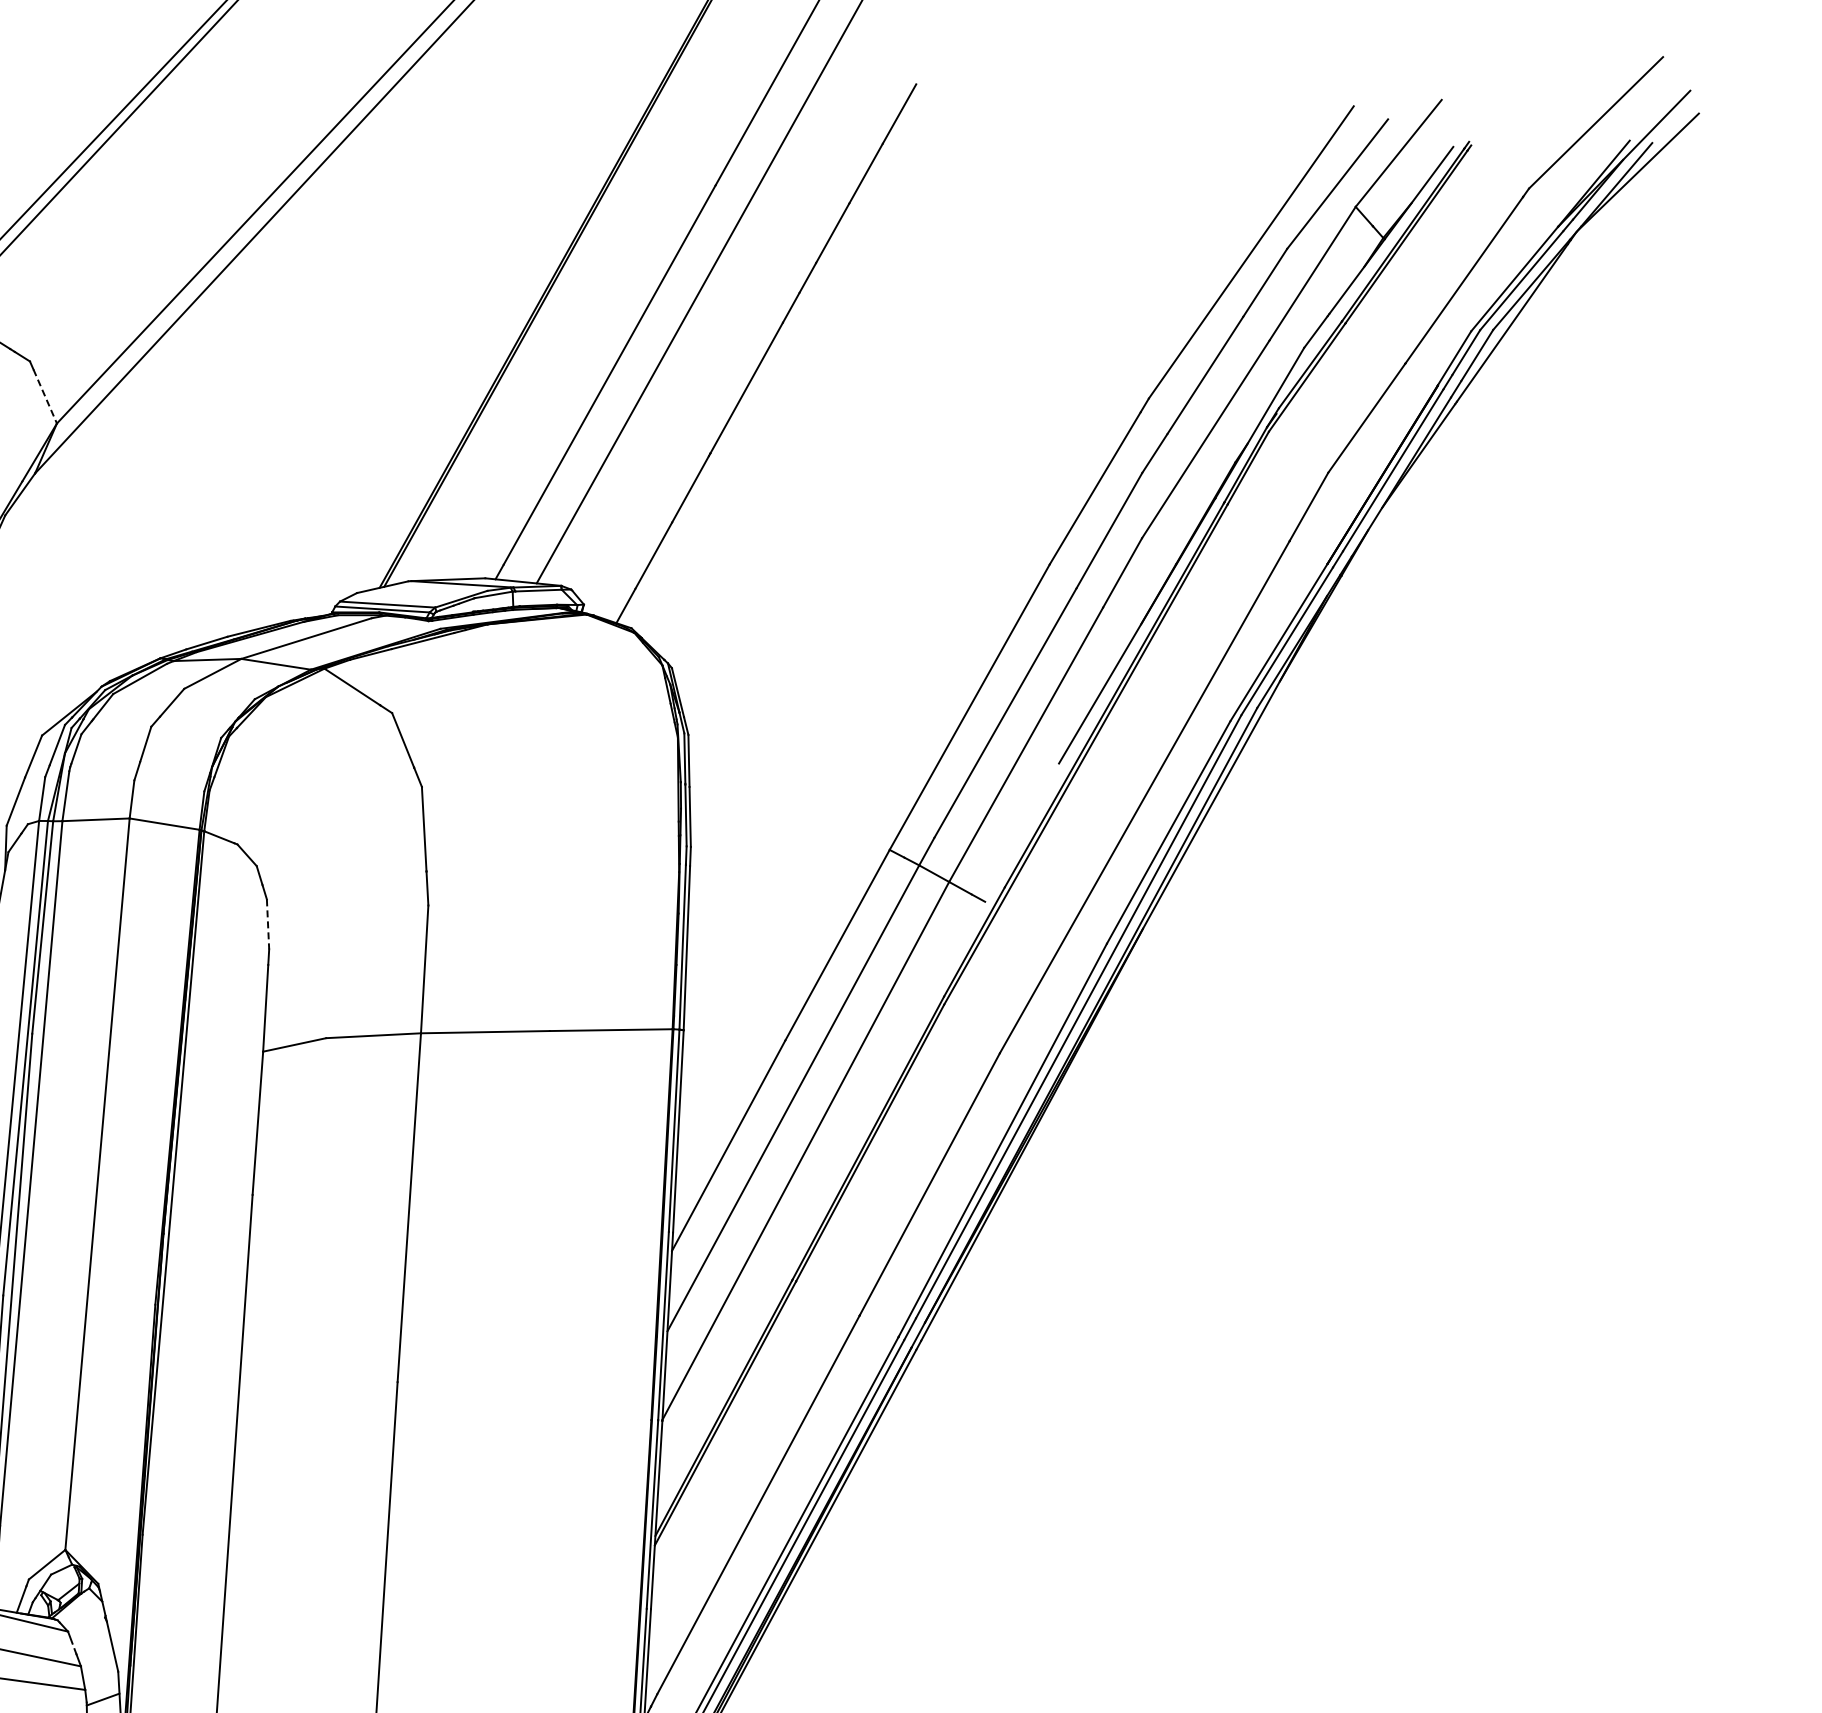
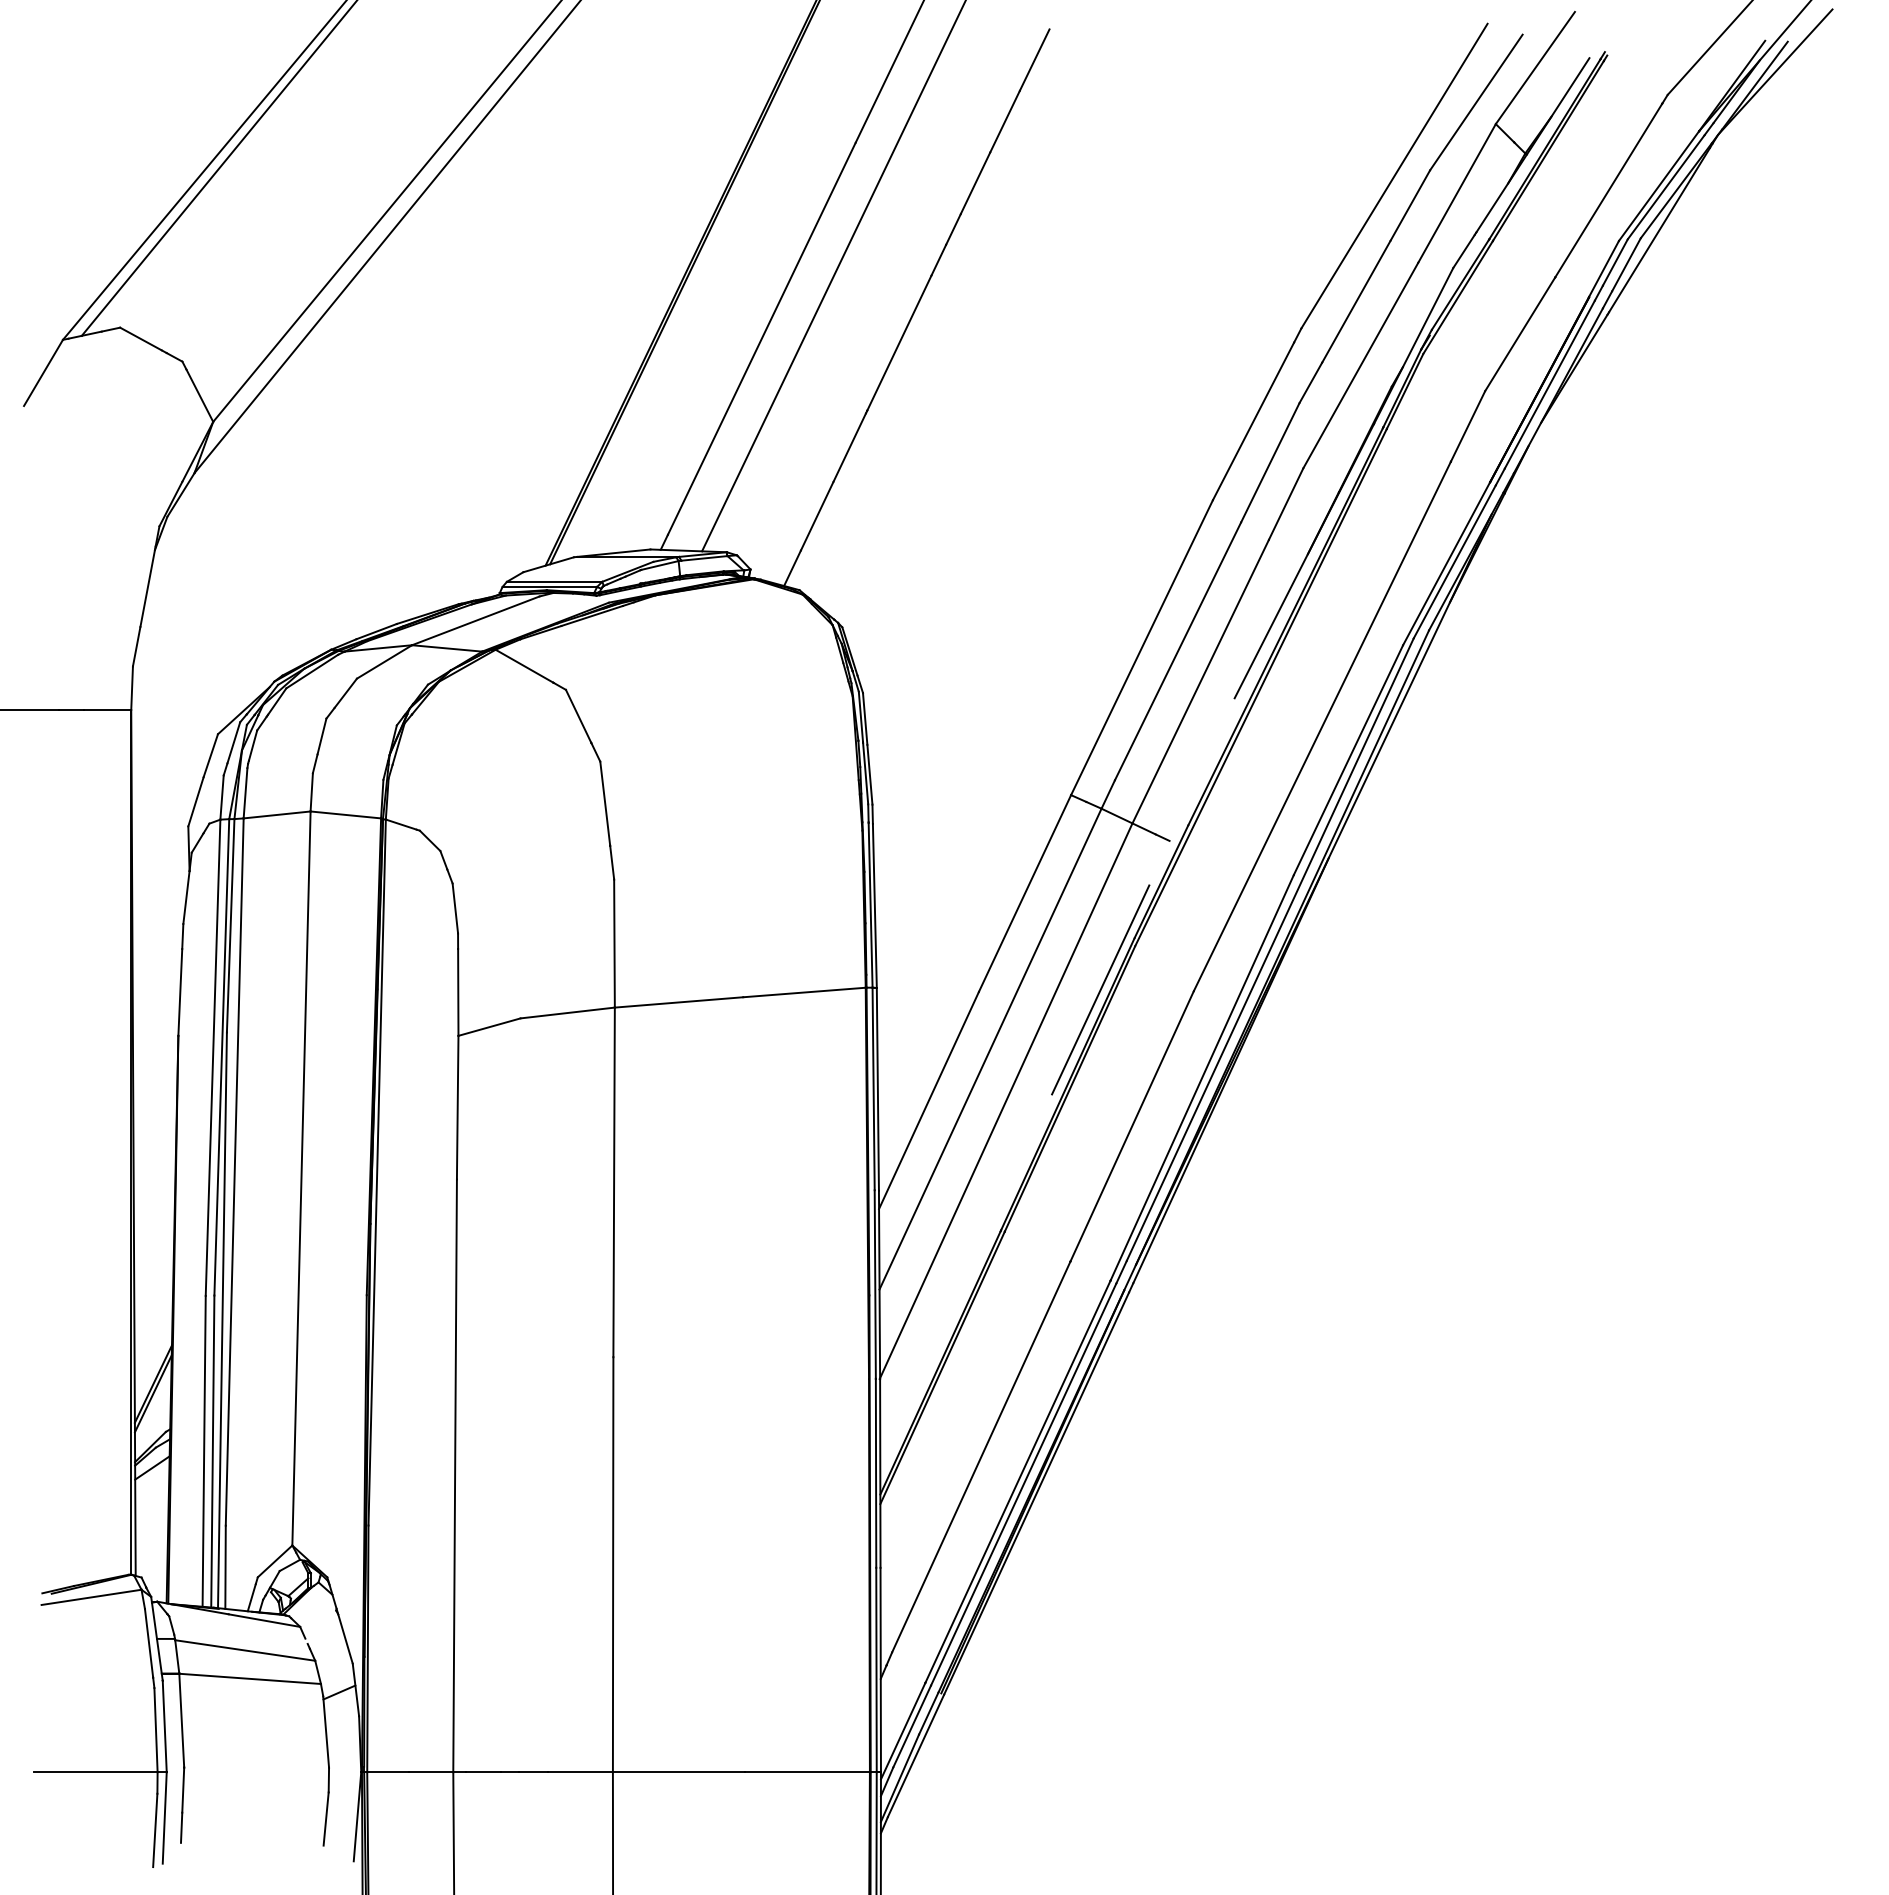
line: (45, 397) -> (200, 396), dashed -> solid
line: (268, 925) -> (455, 909), dashed -> solid
line: (906, 1045) -> (1100, 989), added

